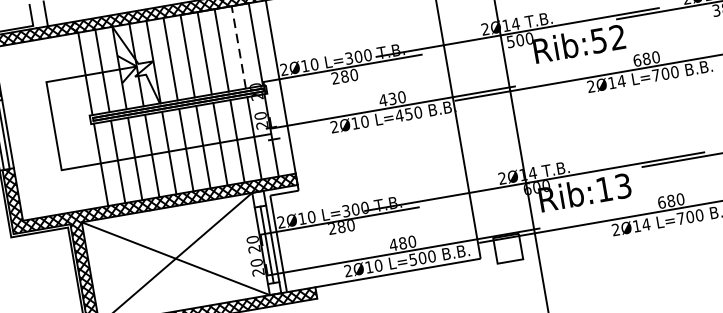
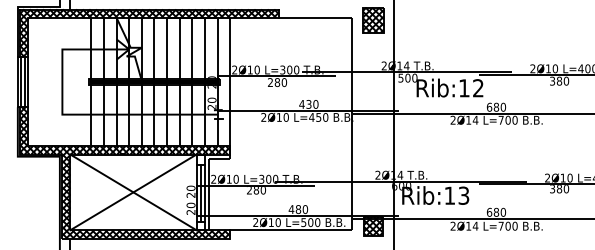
text: (599, 41) -> (464, 88), Rib:52 -> Rib:12
line: (238, 46) -> (204, 47), dashed -> solid
hatch: (508, 247) -> (373, 225), added

